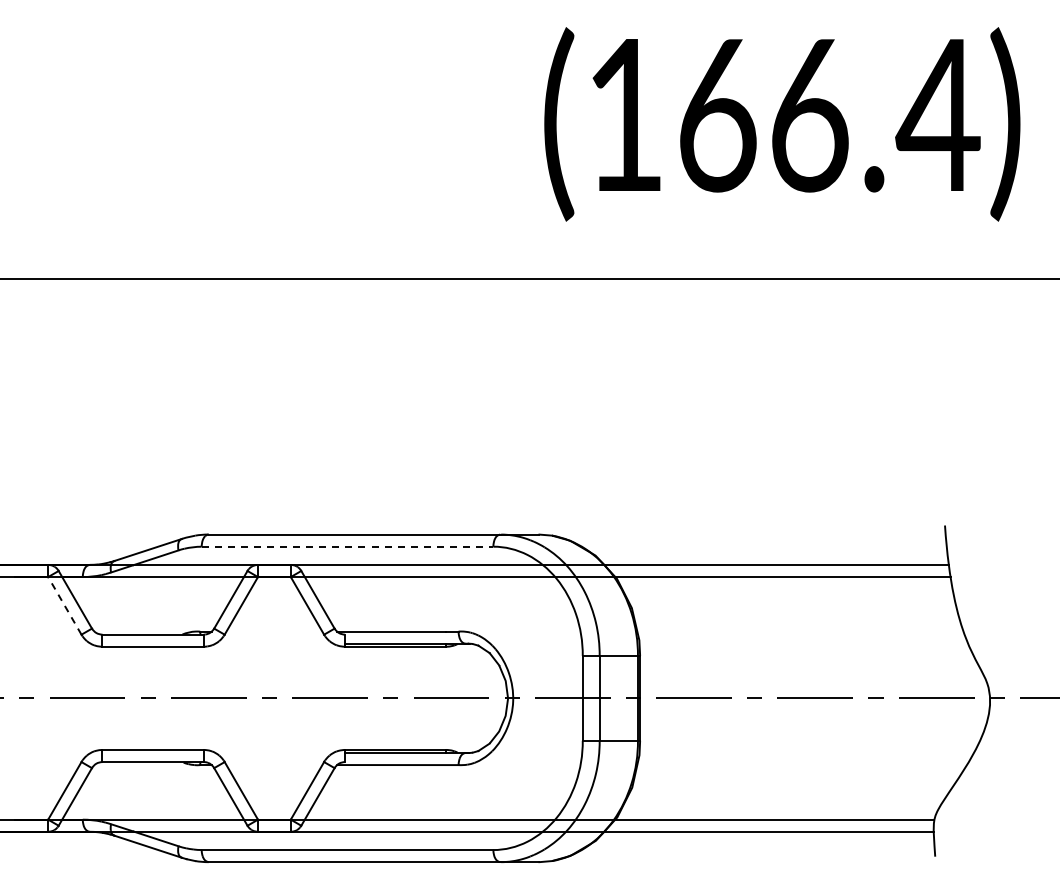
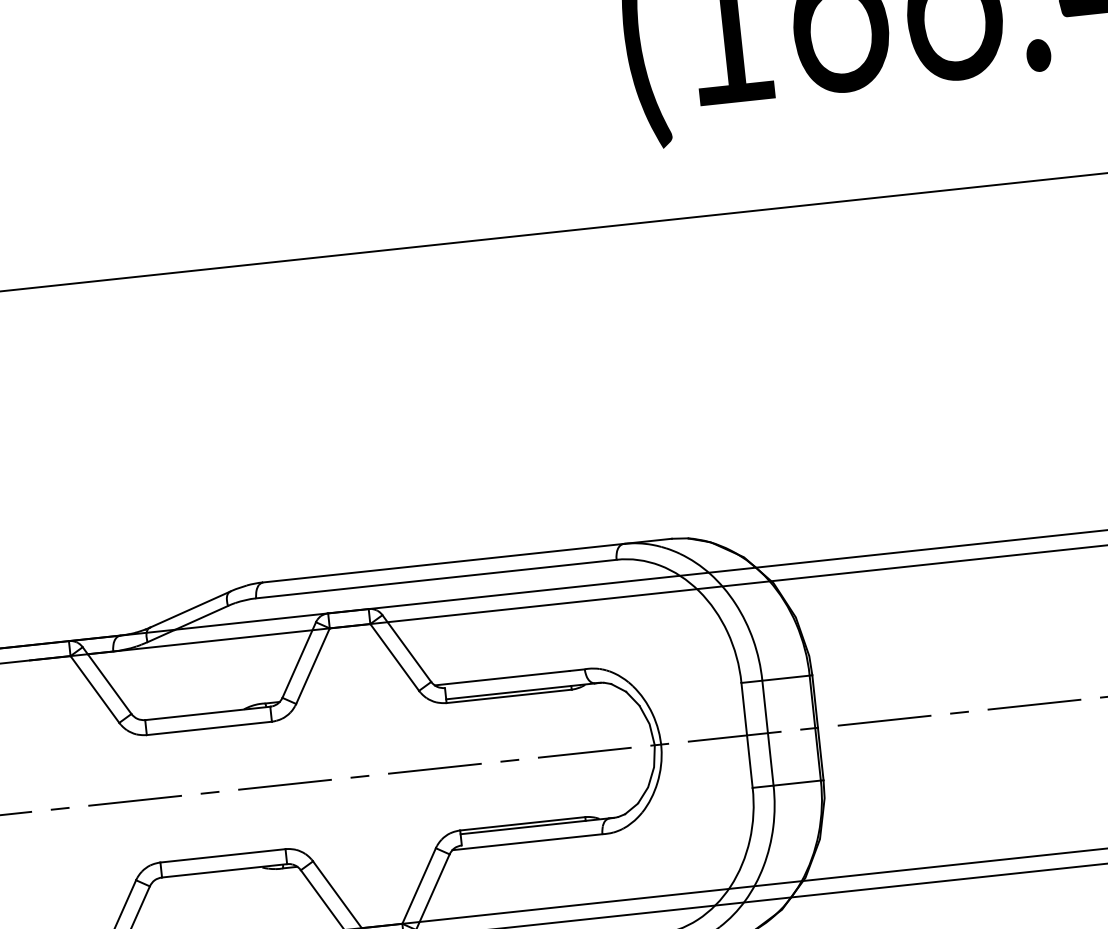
line: (347, 546) -> (436, 578), dashed -> solid
line: (64, 605) -> (94, 689), dashed -> solid

